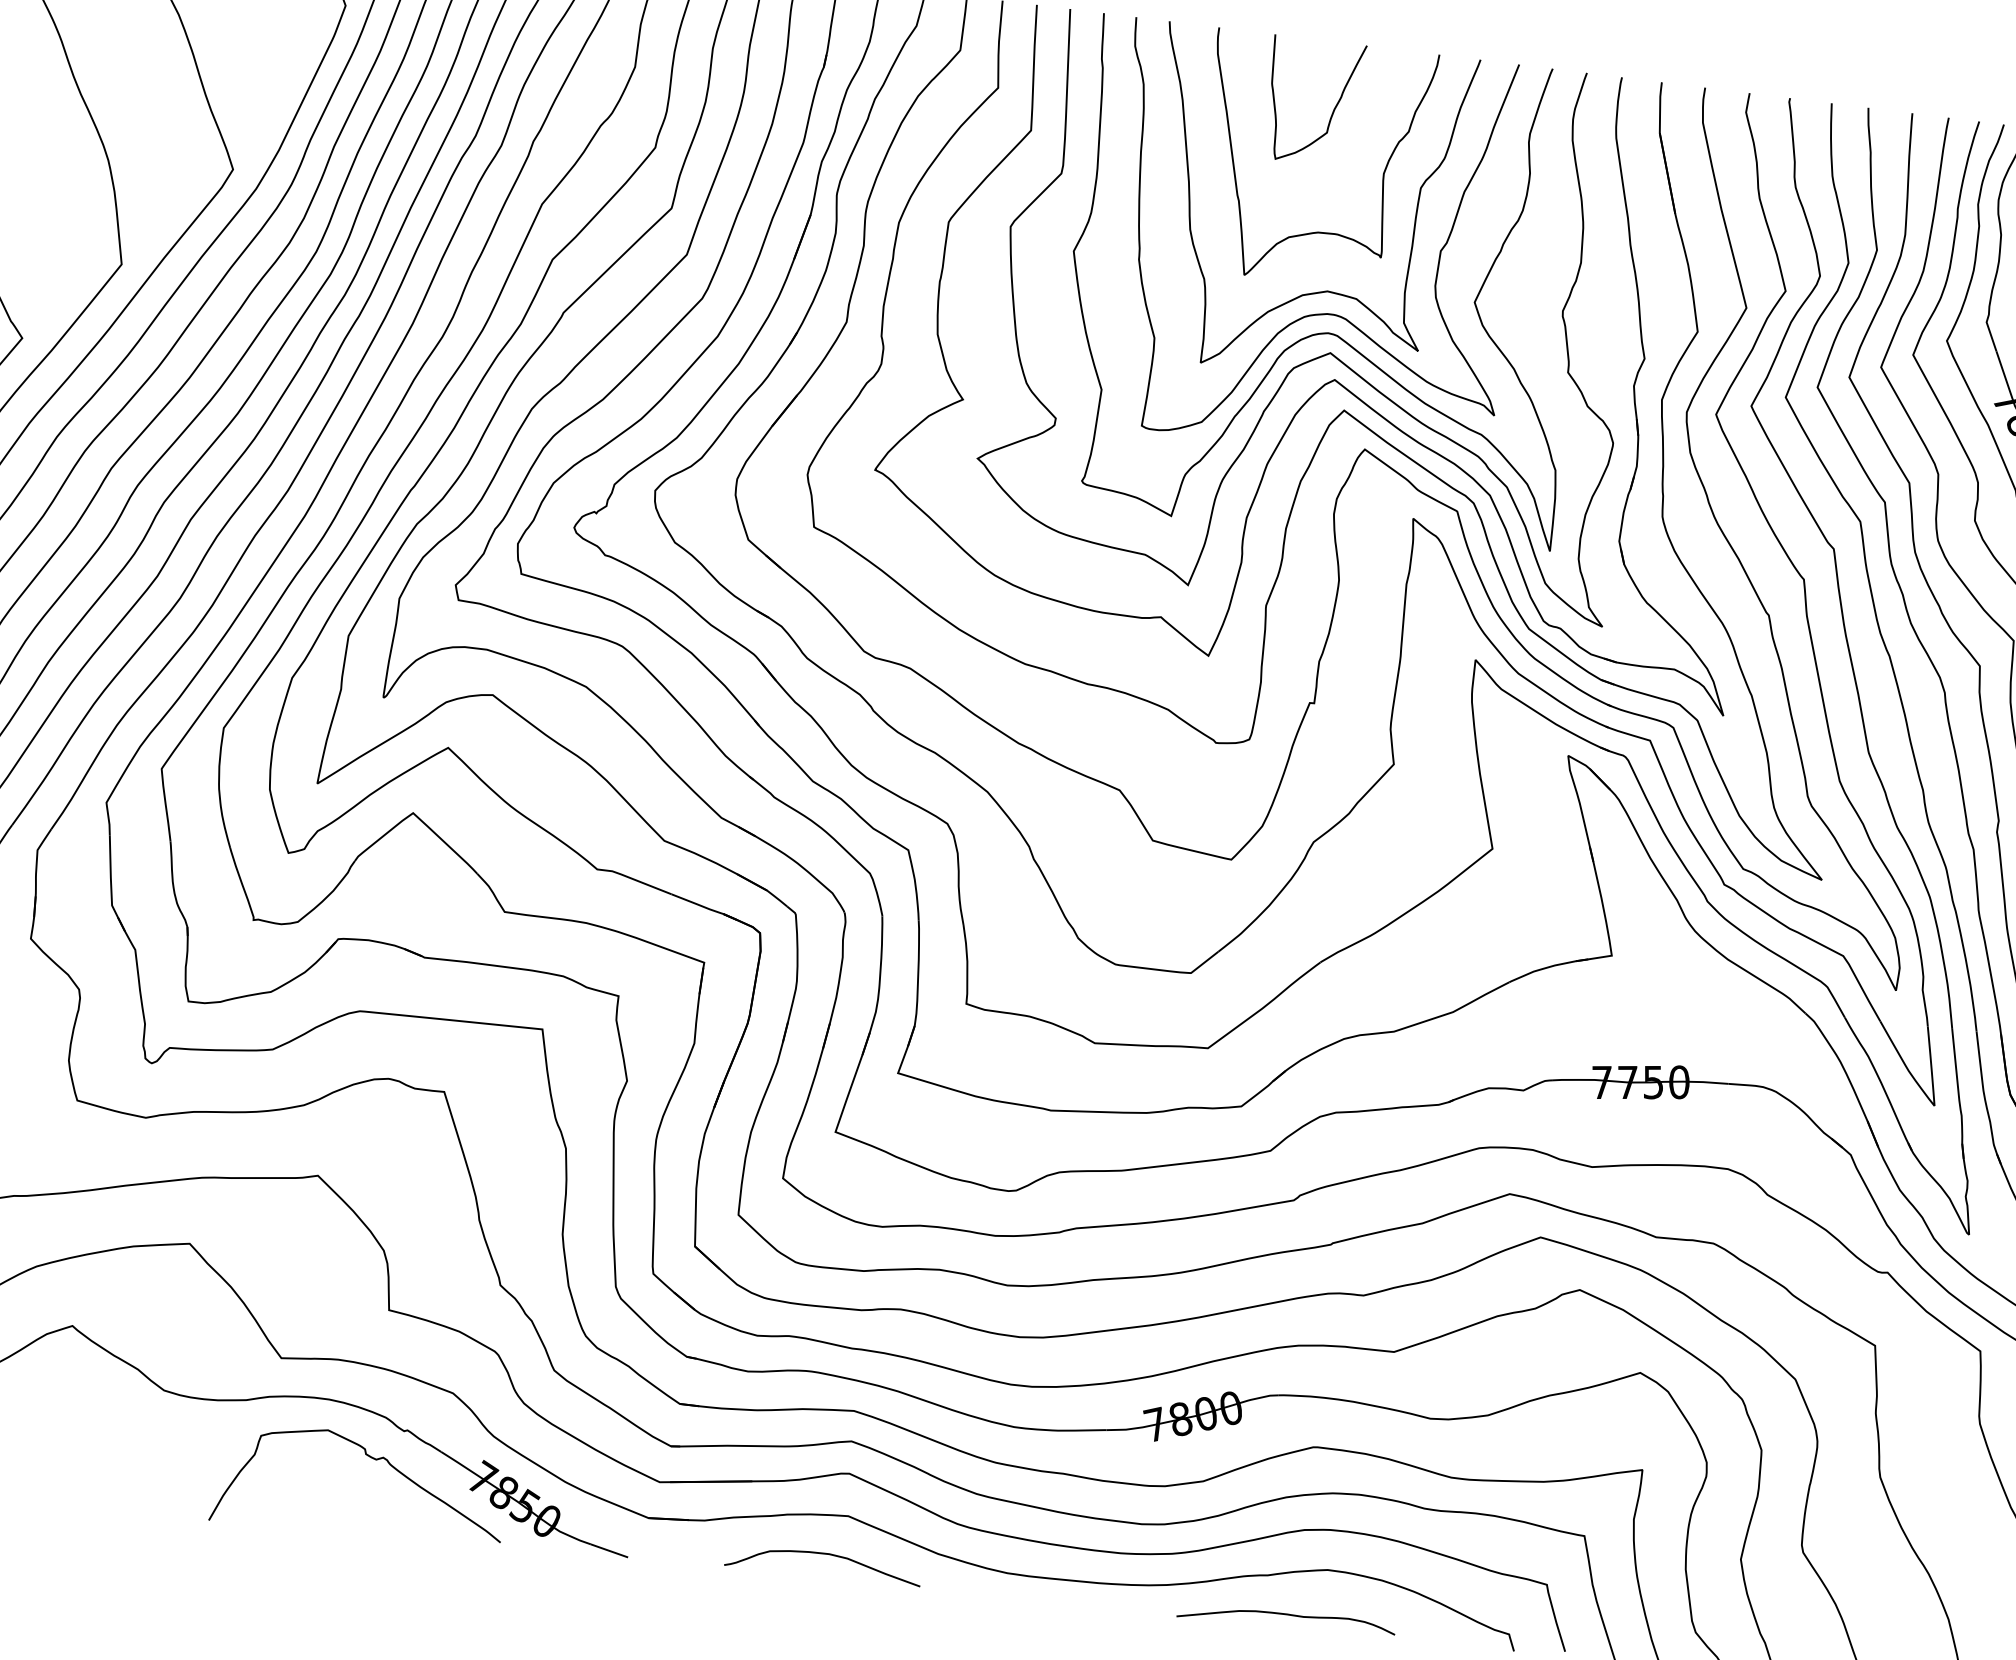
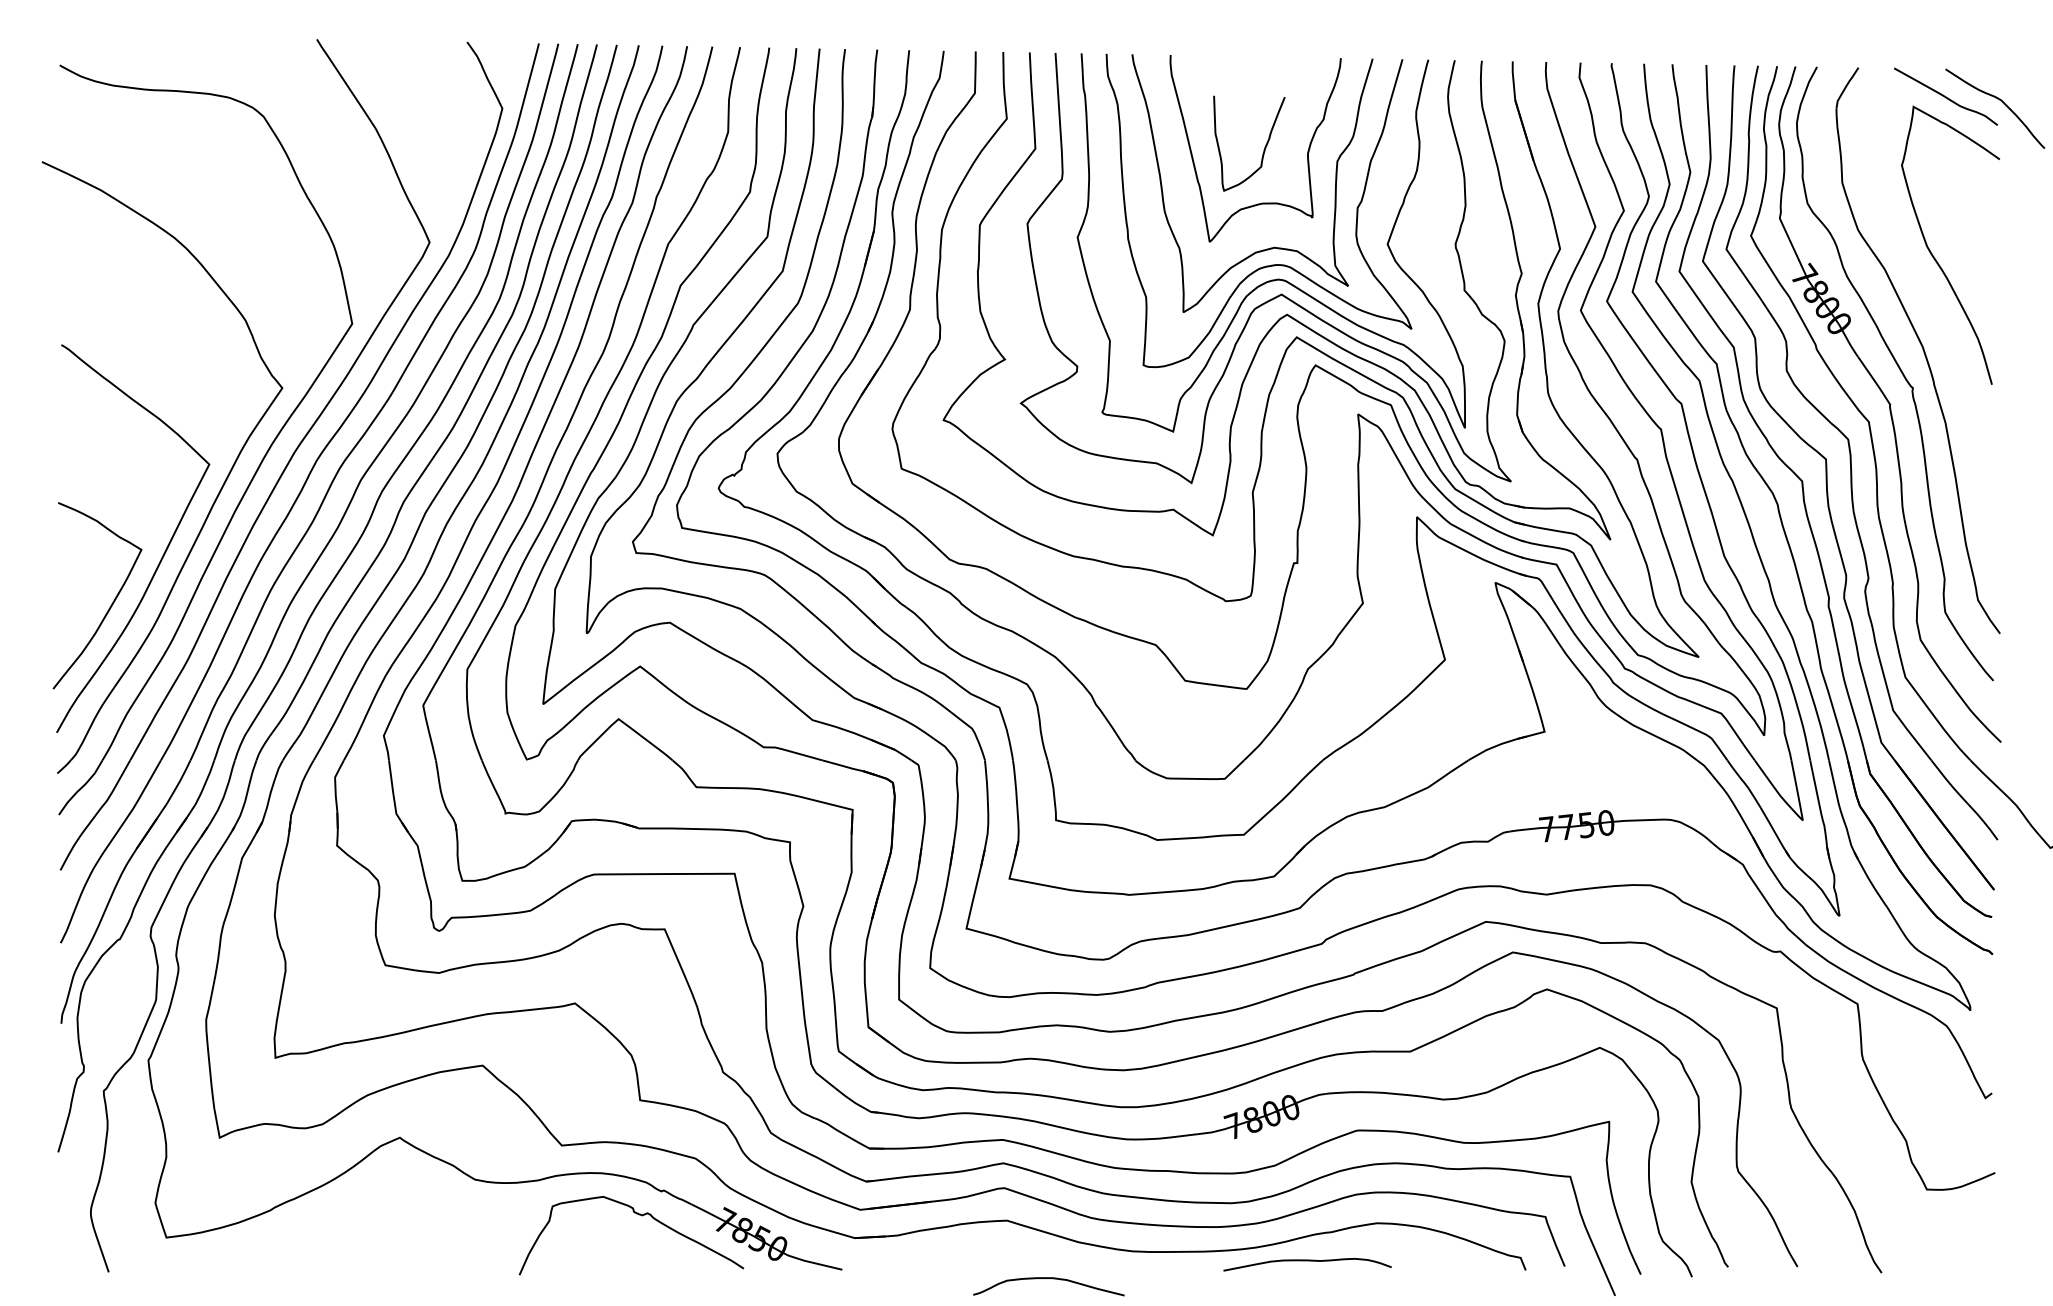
curve: (1332, 110) -> (1263, 149), moved
curve: (823, 1554) -> (1048, 1278), moved
curve: (1286, 1615) -> (1307, 1261), moved

